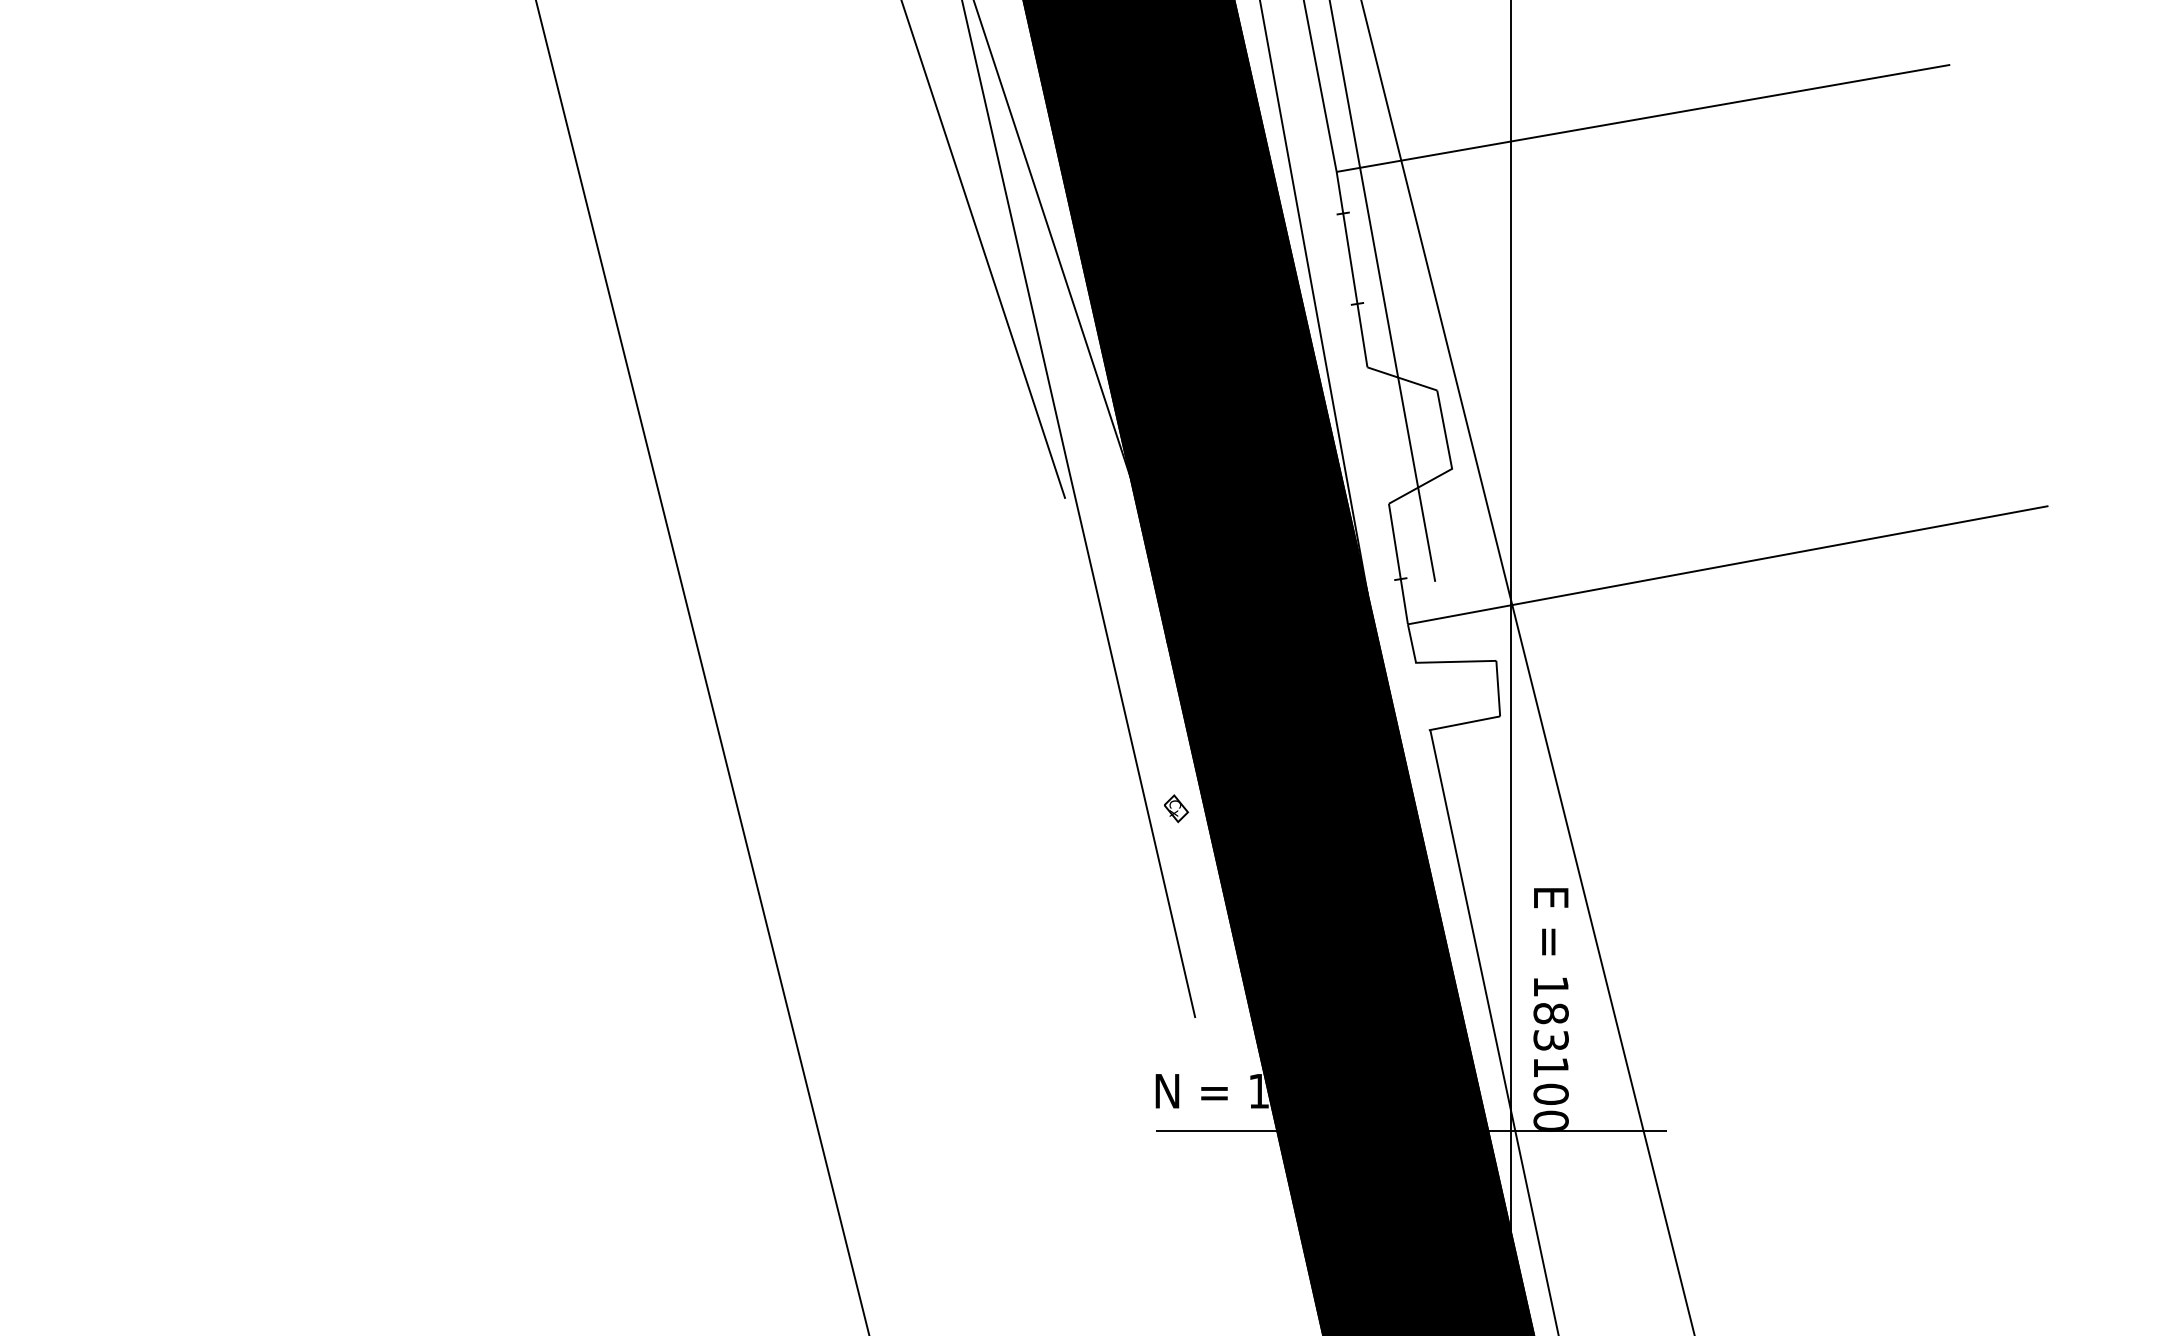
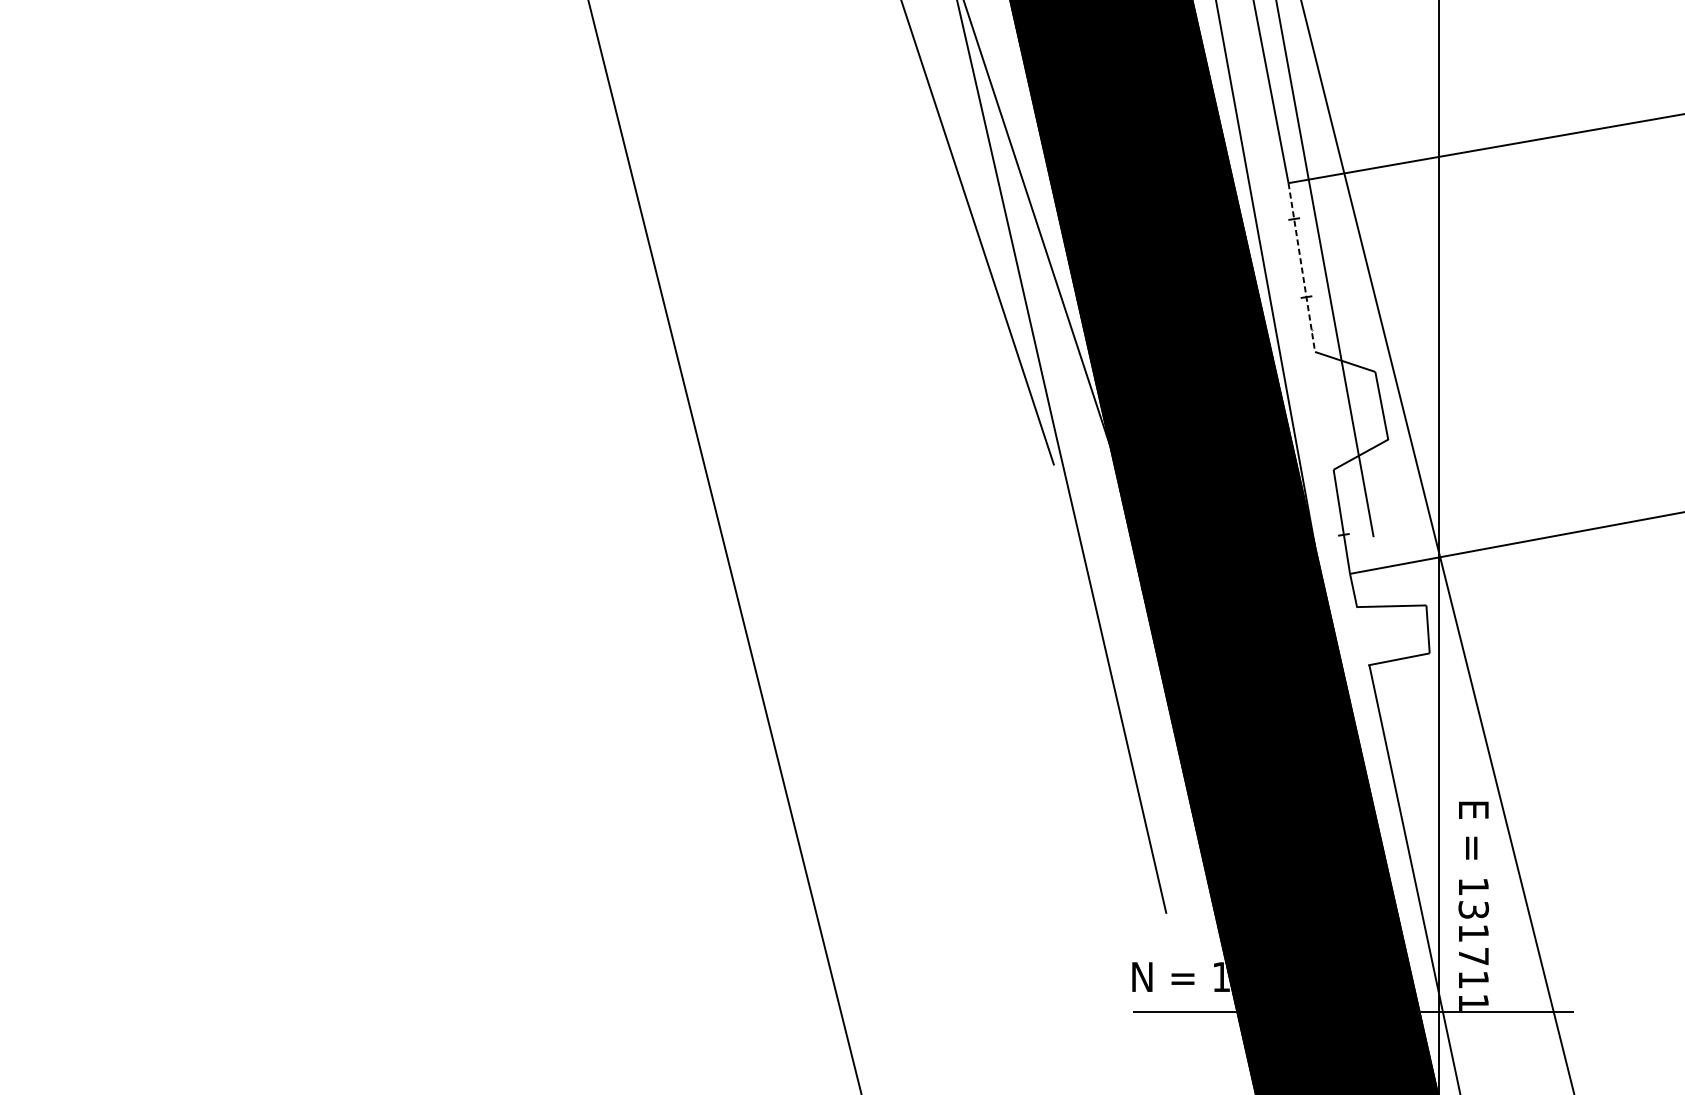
line: (1352, 270) -> (1302, 268), solid -> dashed
part: (1176, 808) -> (1150, 732), removed
text: (1550, 1066) -> (1473, 955), 183100 -> 131711

